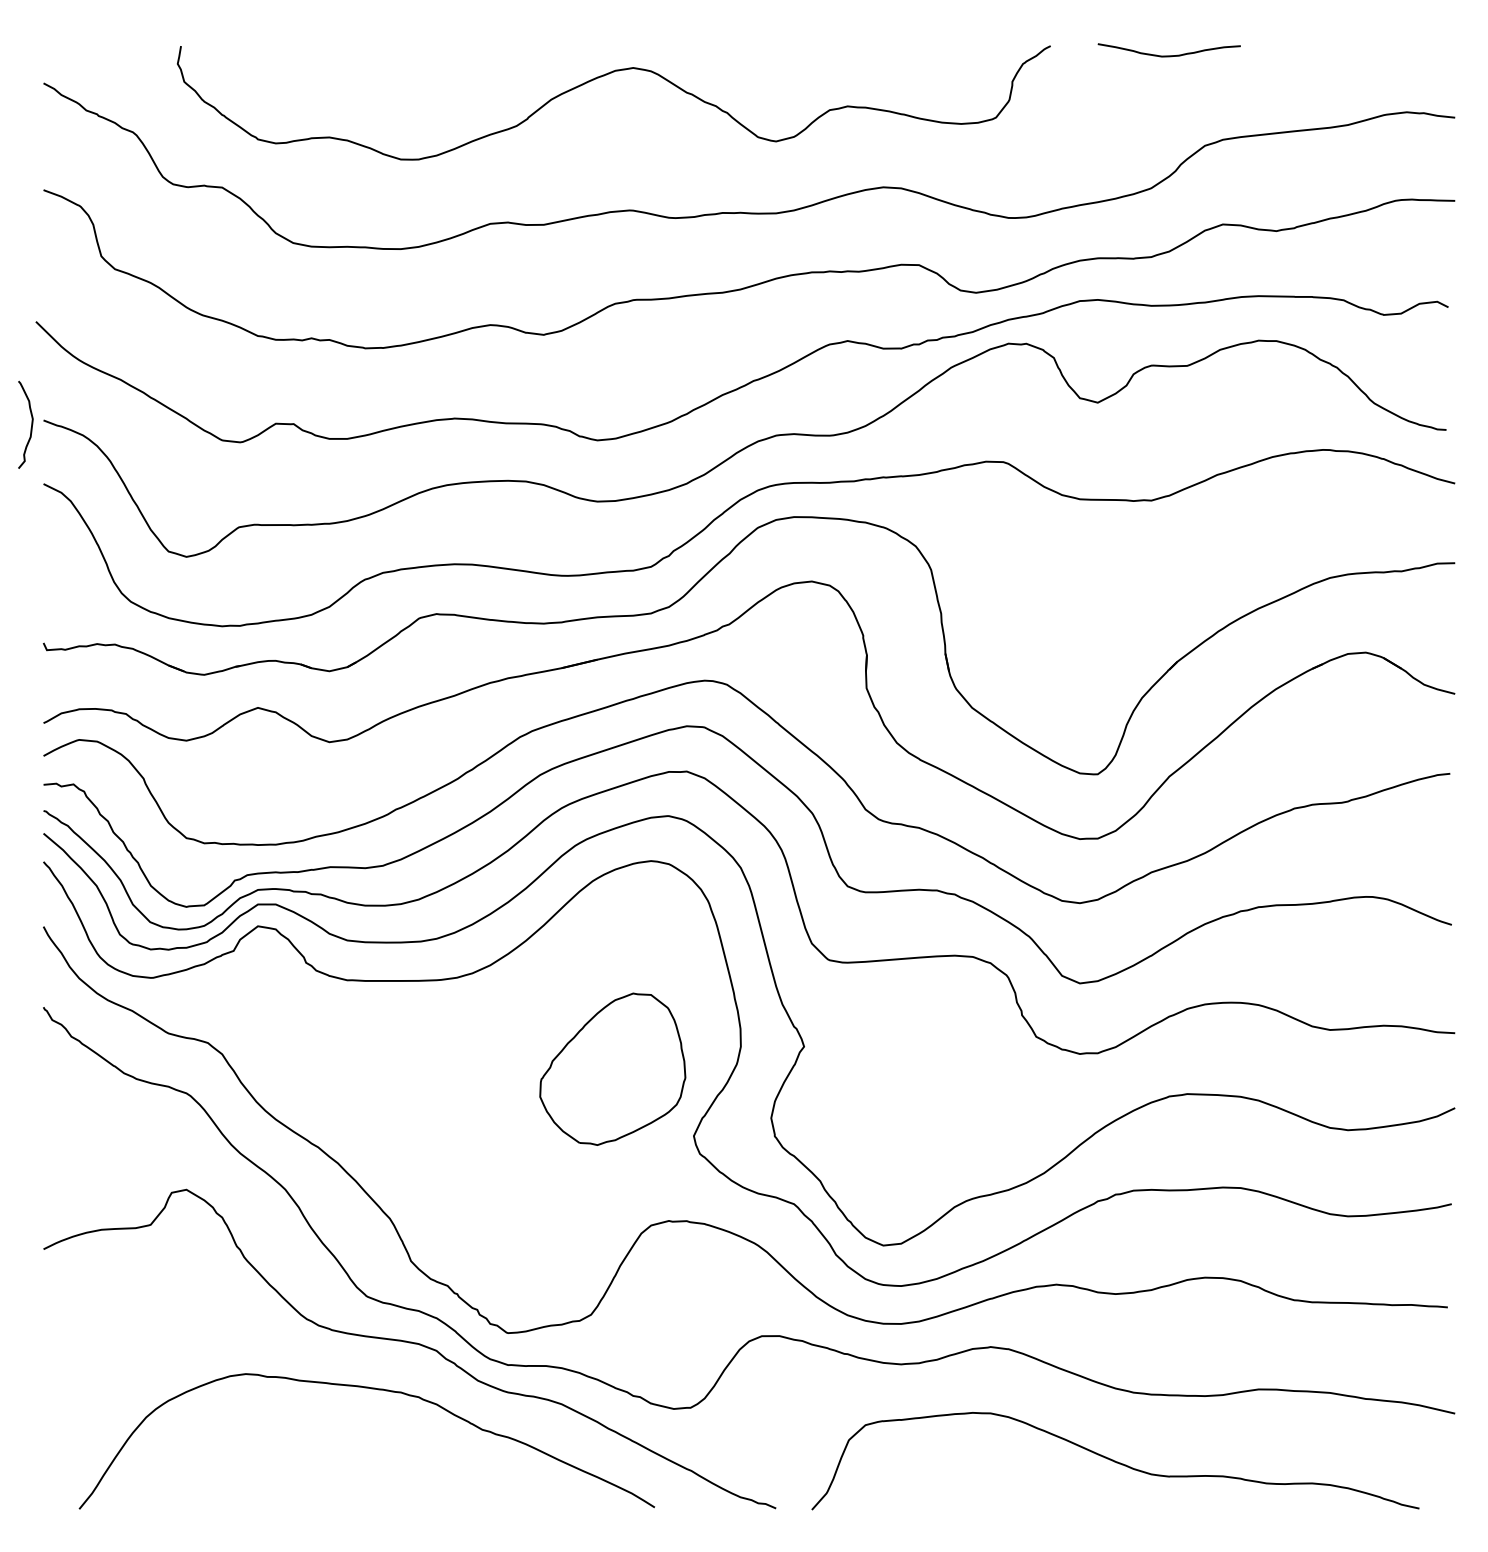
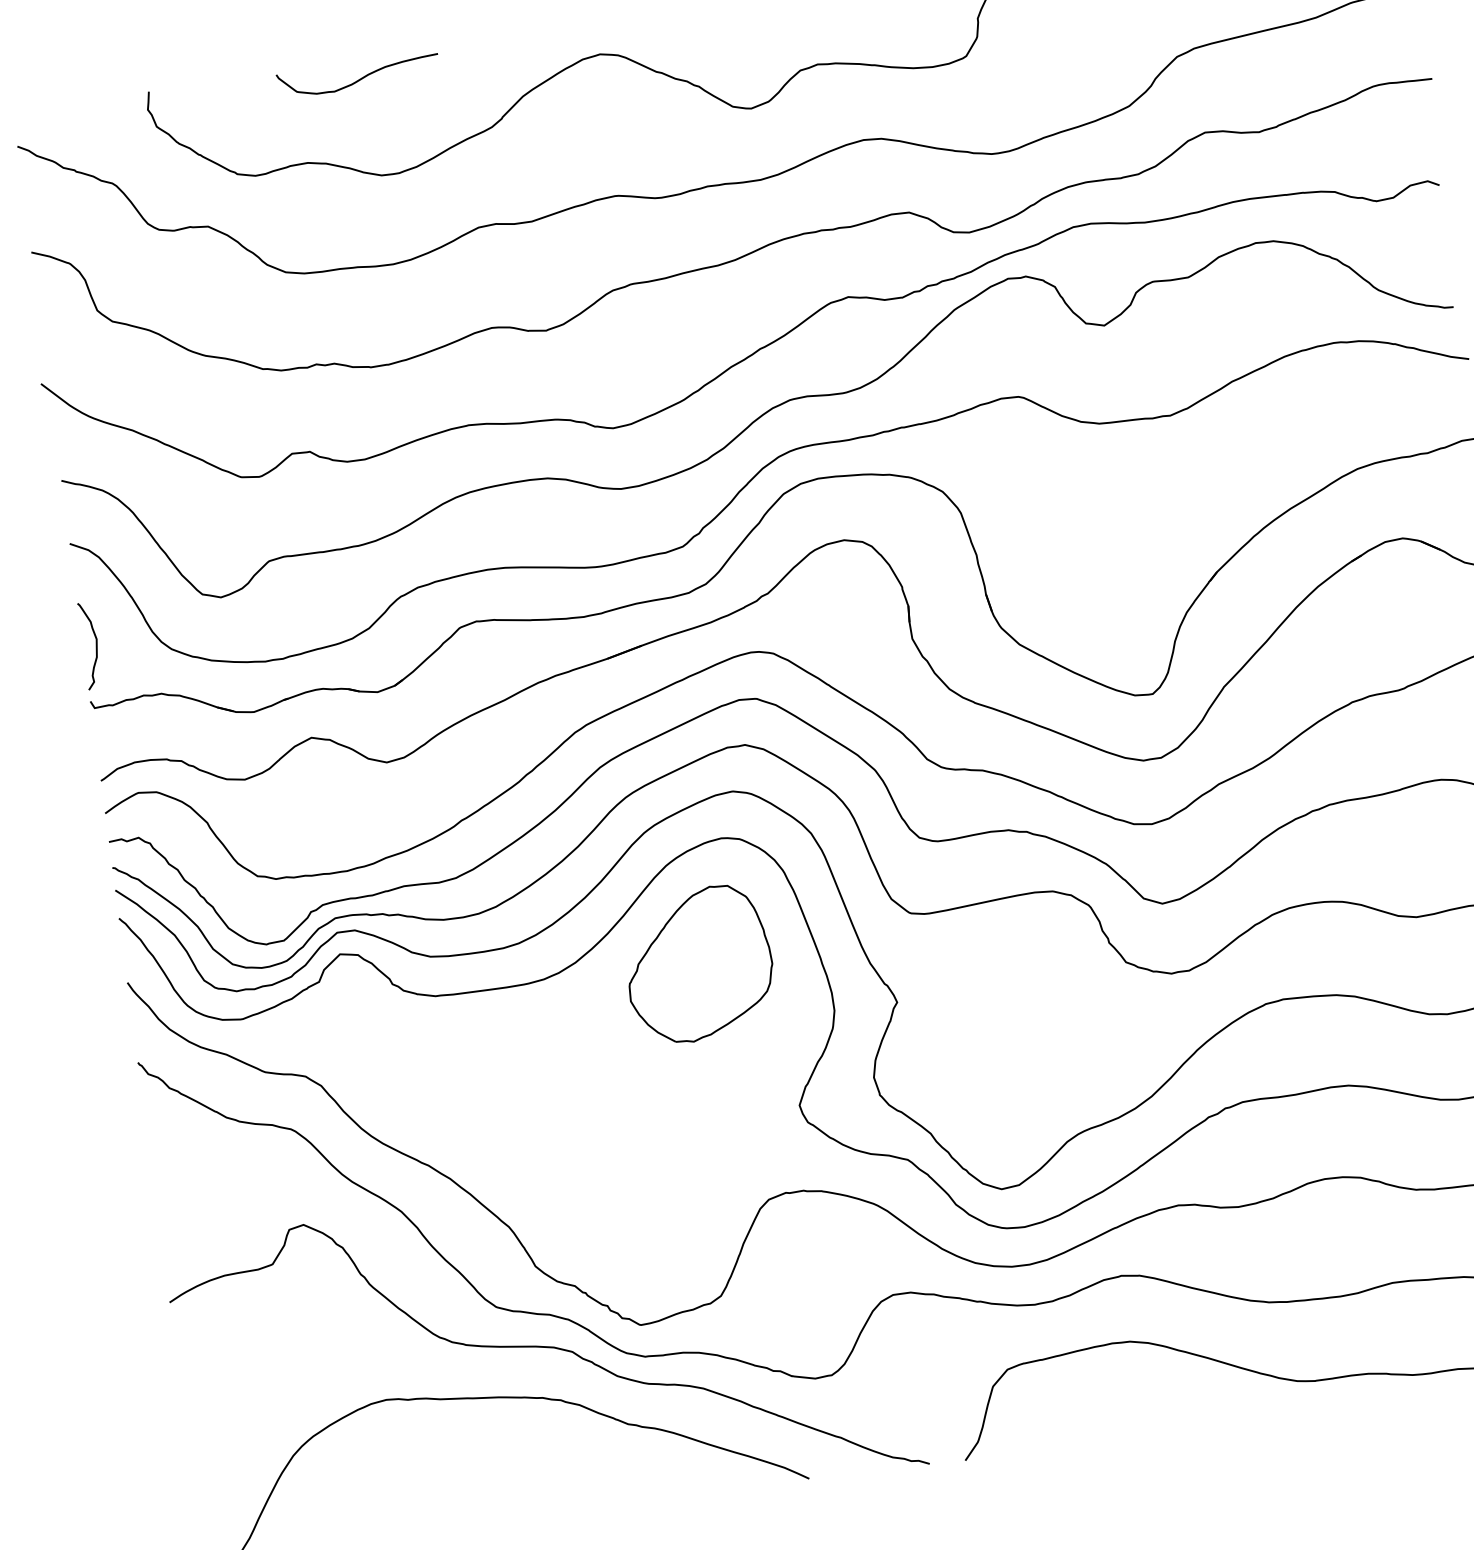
curve: (392, 60) -> (360, 78), added
curve: (31, 424) -> (96, 644), moved
part: (612, 1068) -> (698, 963), moved

